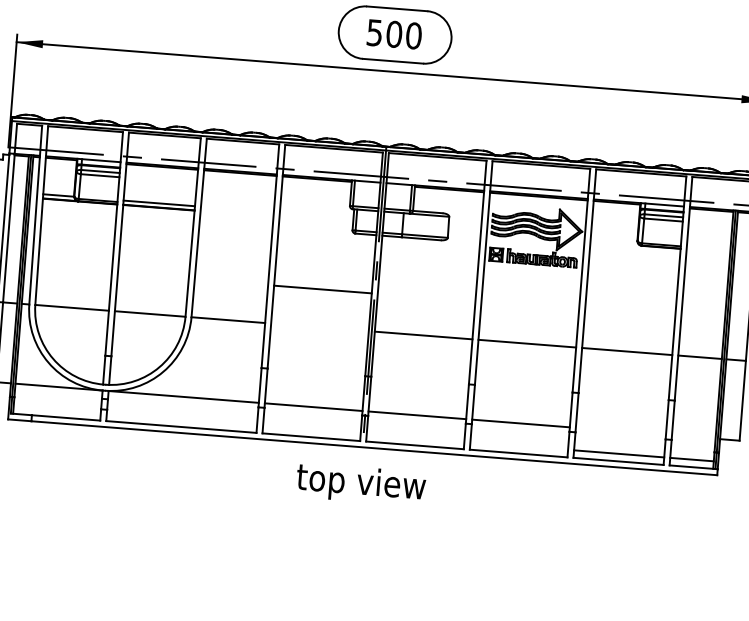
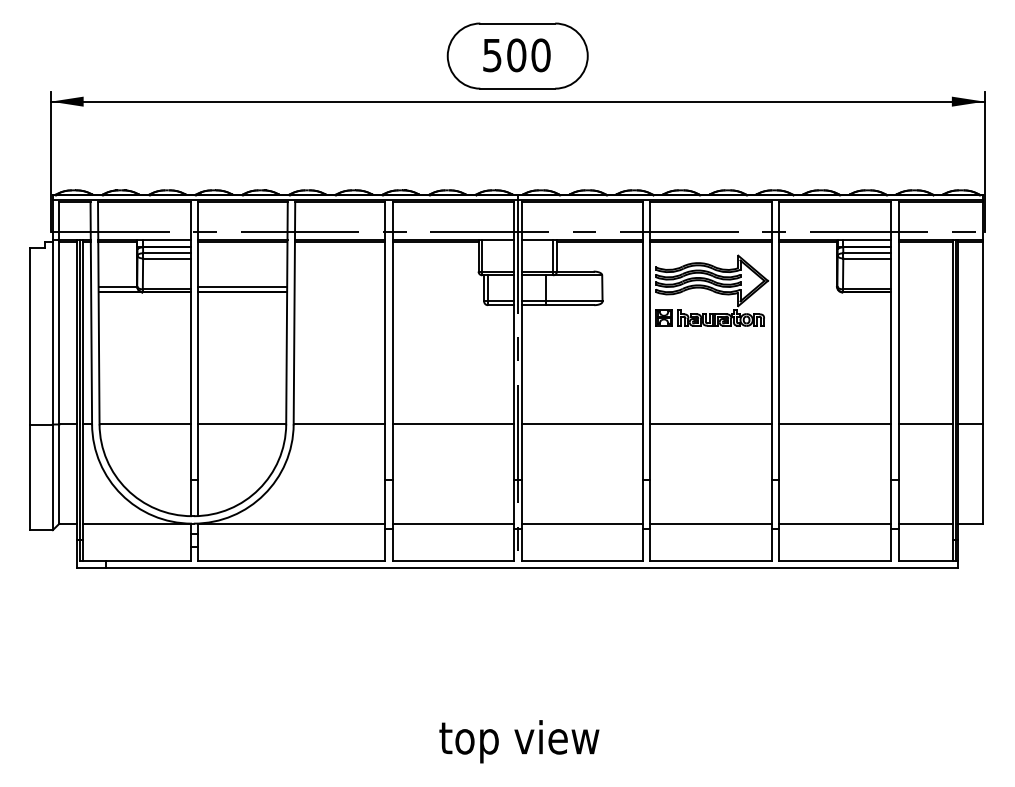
line: (323, 289) -> (453, 424), moved
line: (619, 453) -> (835, 523), moved
line: (691, 459) -> (925, 523), moved
text: (361, 484) -> (519, 741), moved

